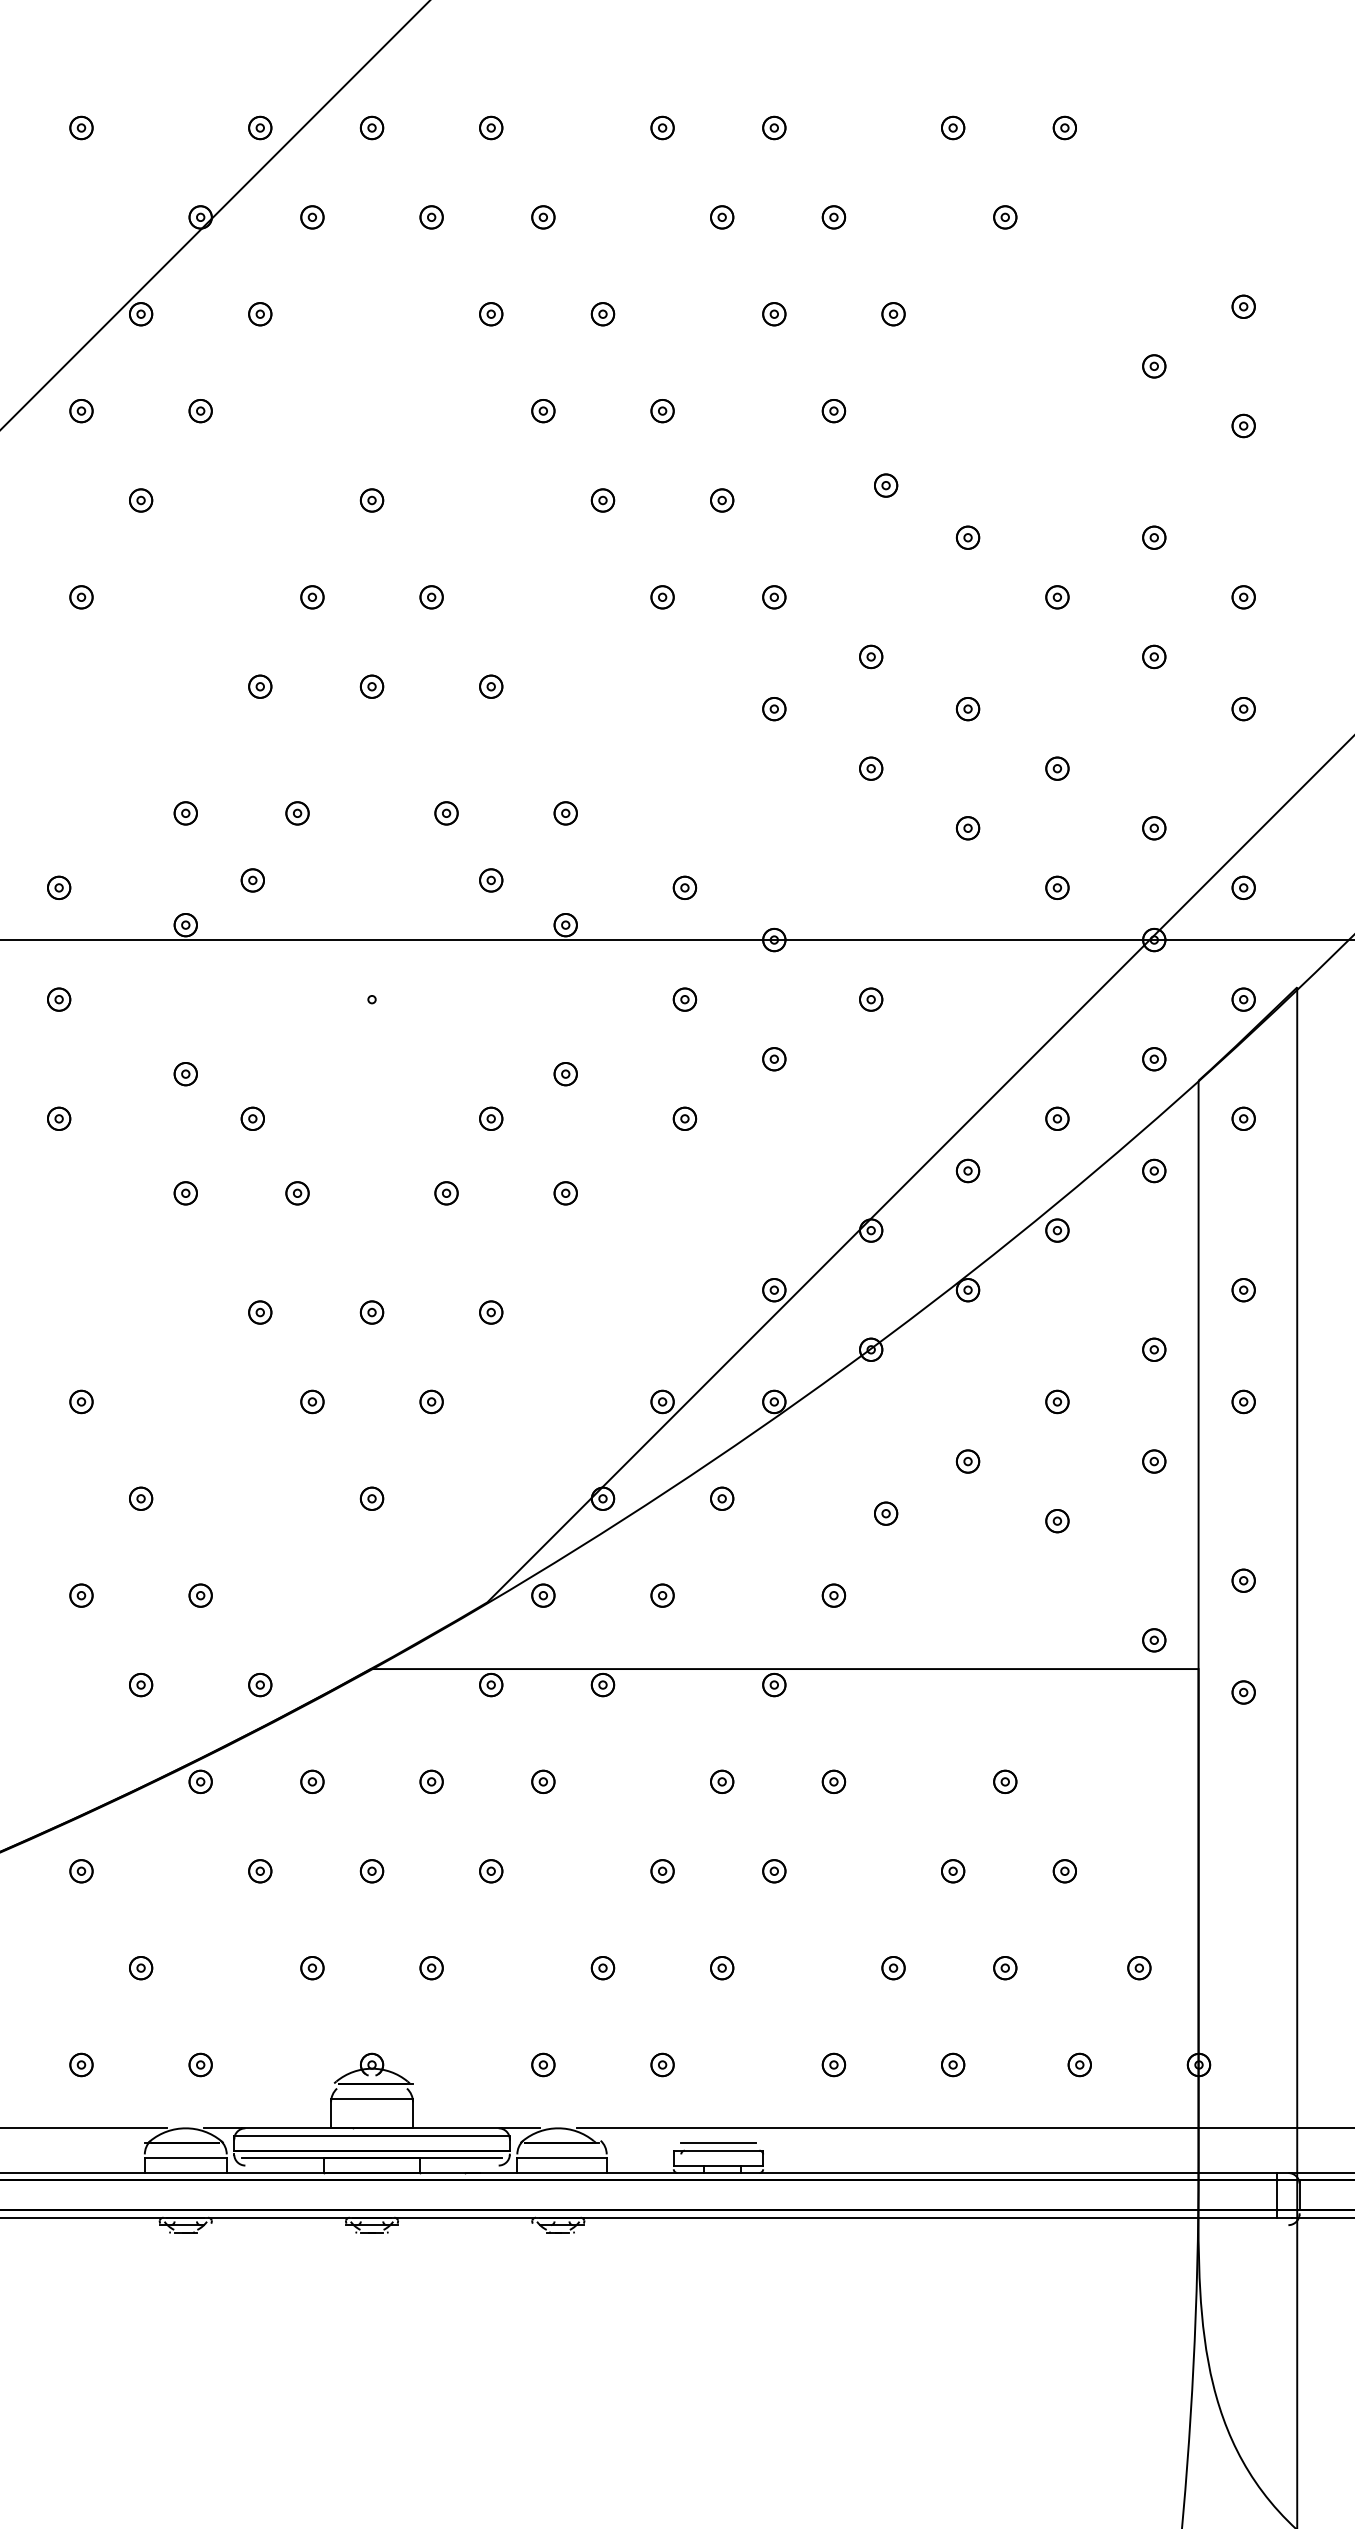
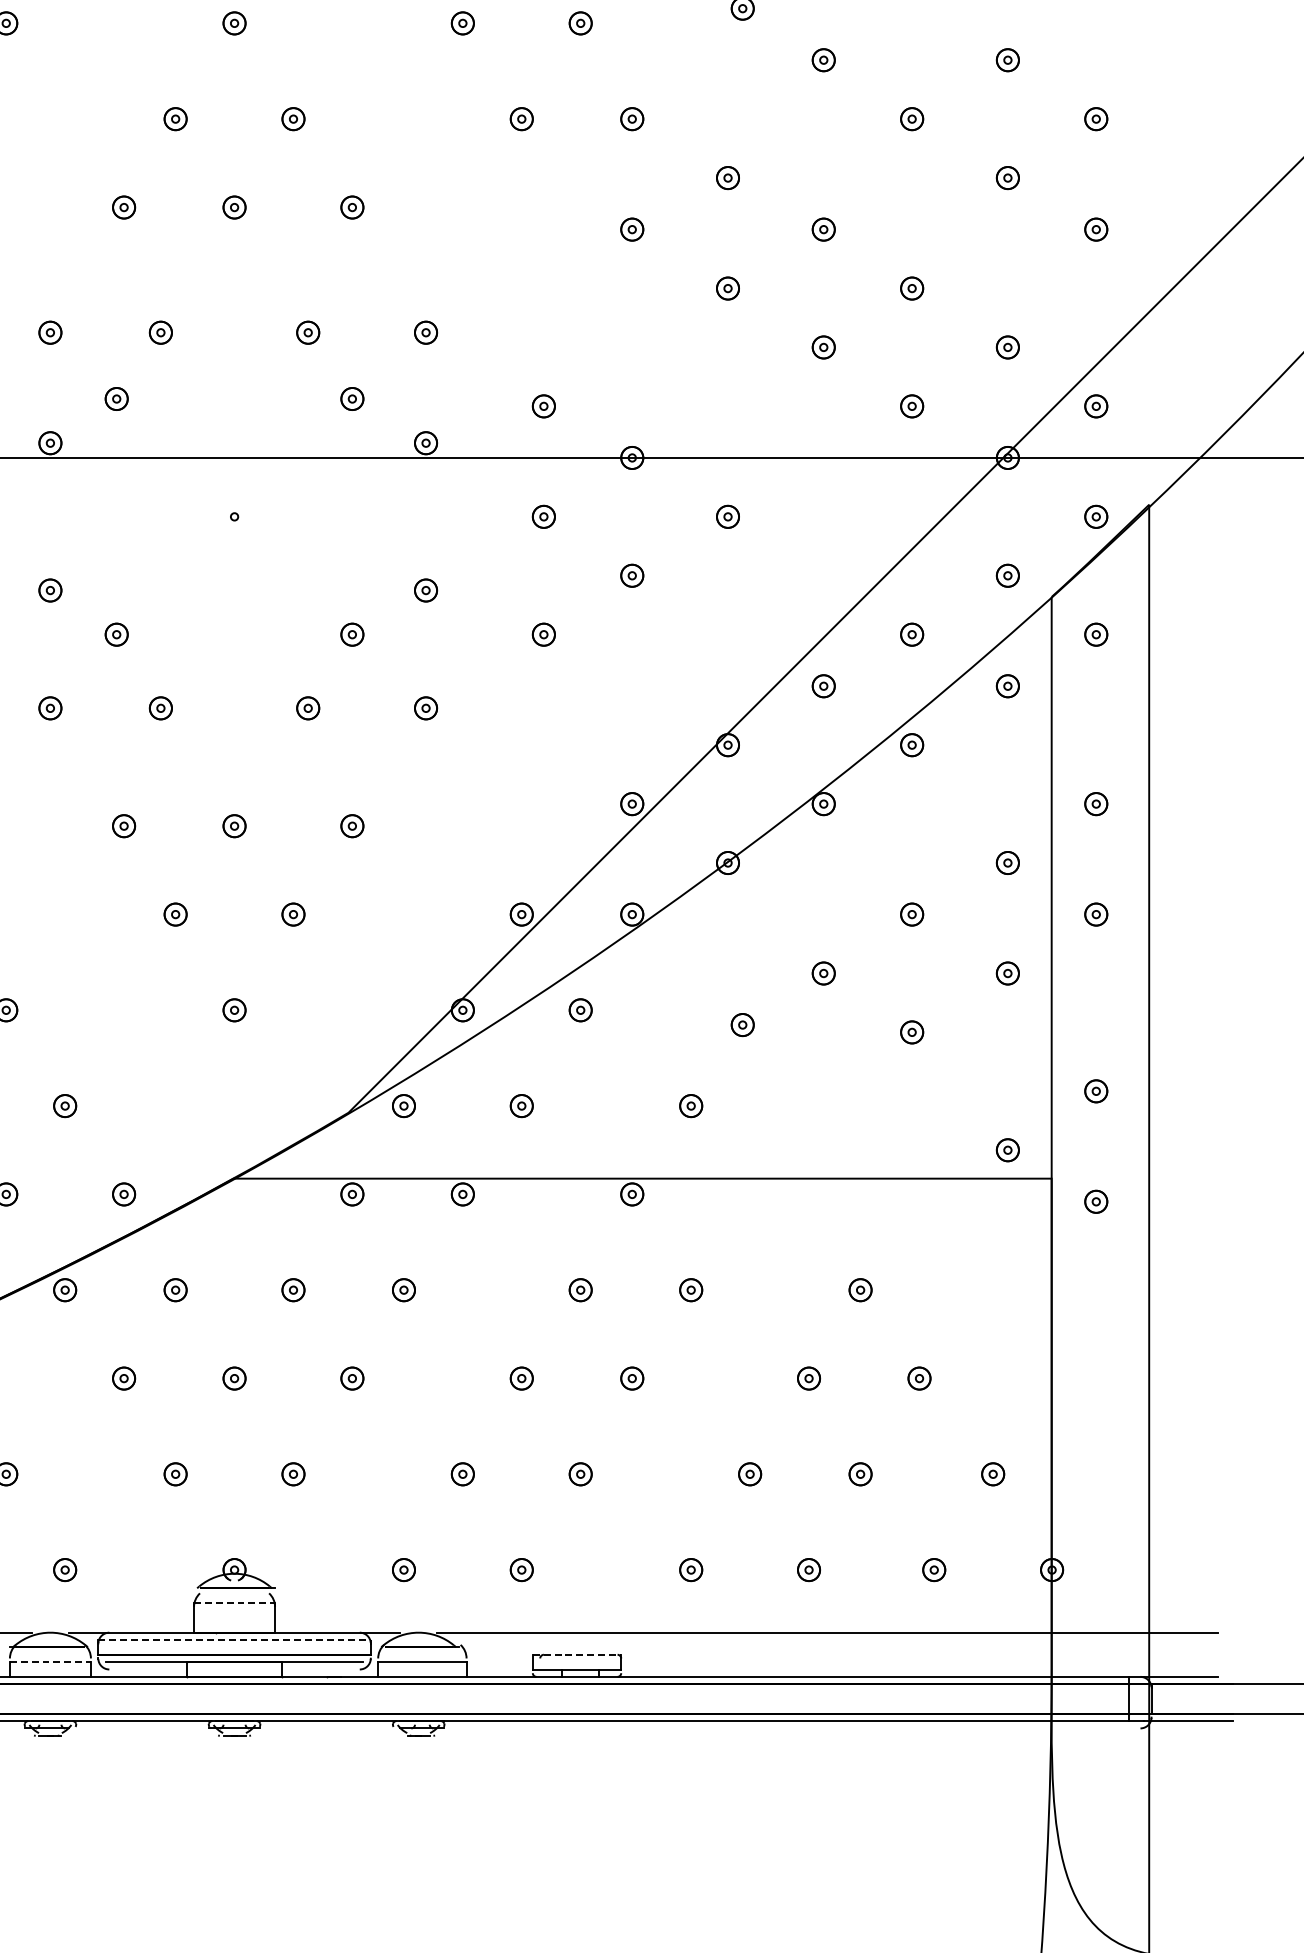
line: (372, 2098) -> (235, 1603), solid -> dashed
line: (372, 2135) -> (235, 1639), solid -> dashed
line: (718, 2143) -> (577, 1647), removed
line: (718, 2150) -> (577, 1654), solid -> dashed
line: (185, 2158) -> (50, 1662), solid -> dashed

